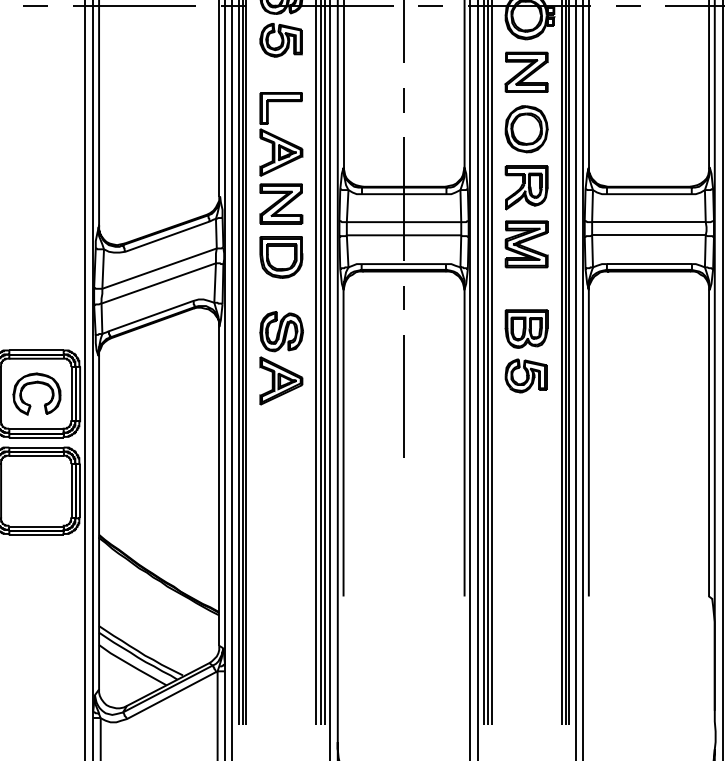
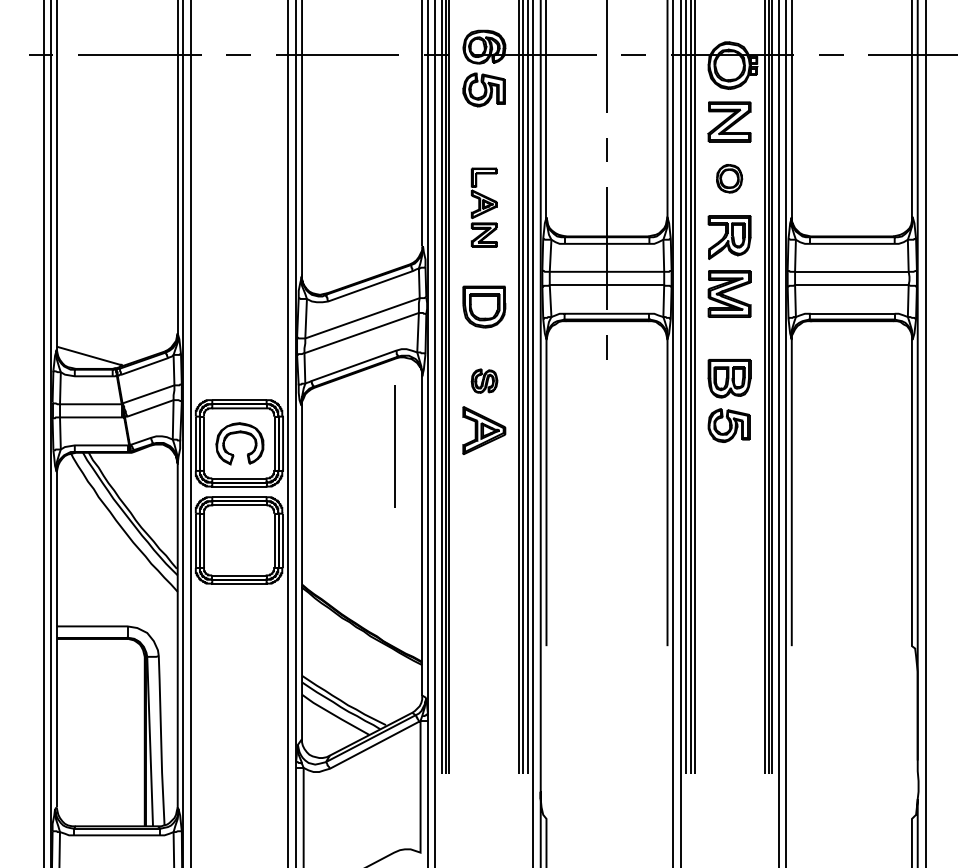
part: (526, 128) -> (729, 178), size x0.6
part: (281, 157) -> (484, 207), size x0.6
part: (281, 330) -> (484, 380), size x0.6
line: (403, 396) -> (394, 446), moved

